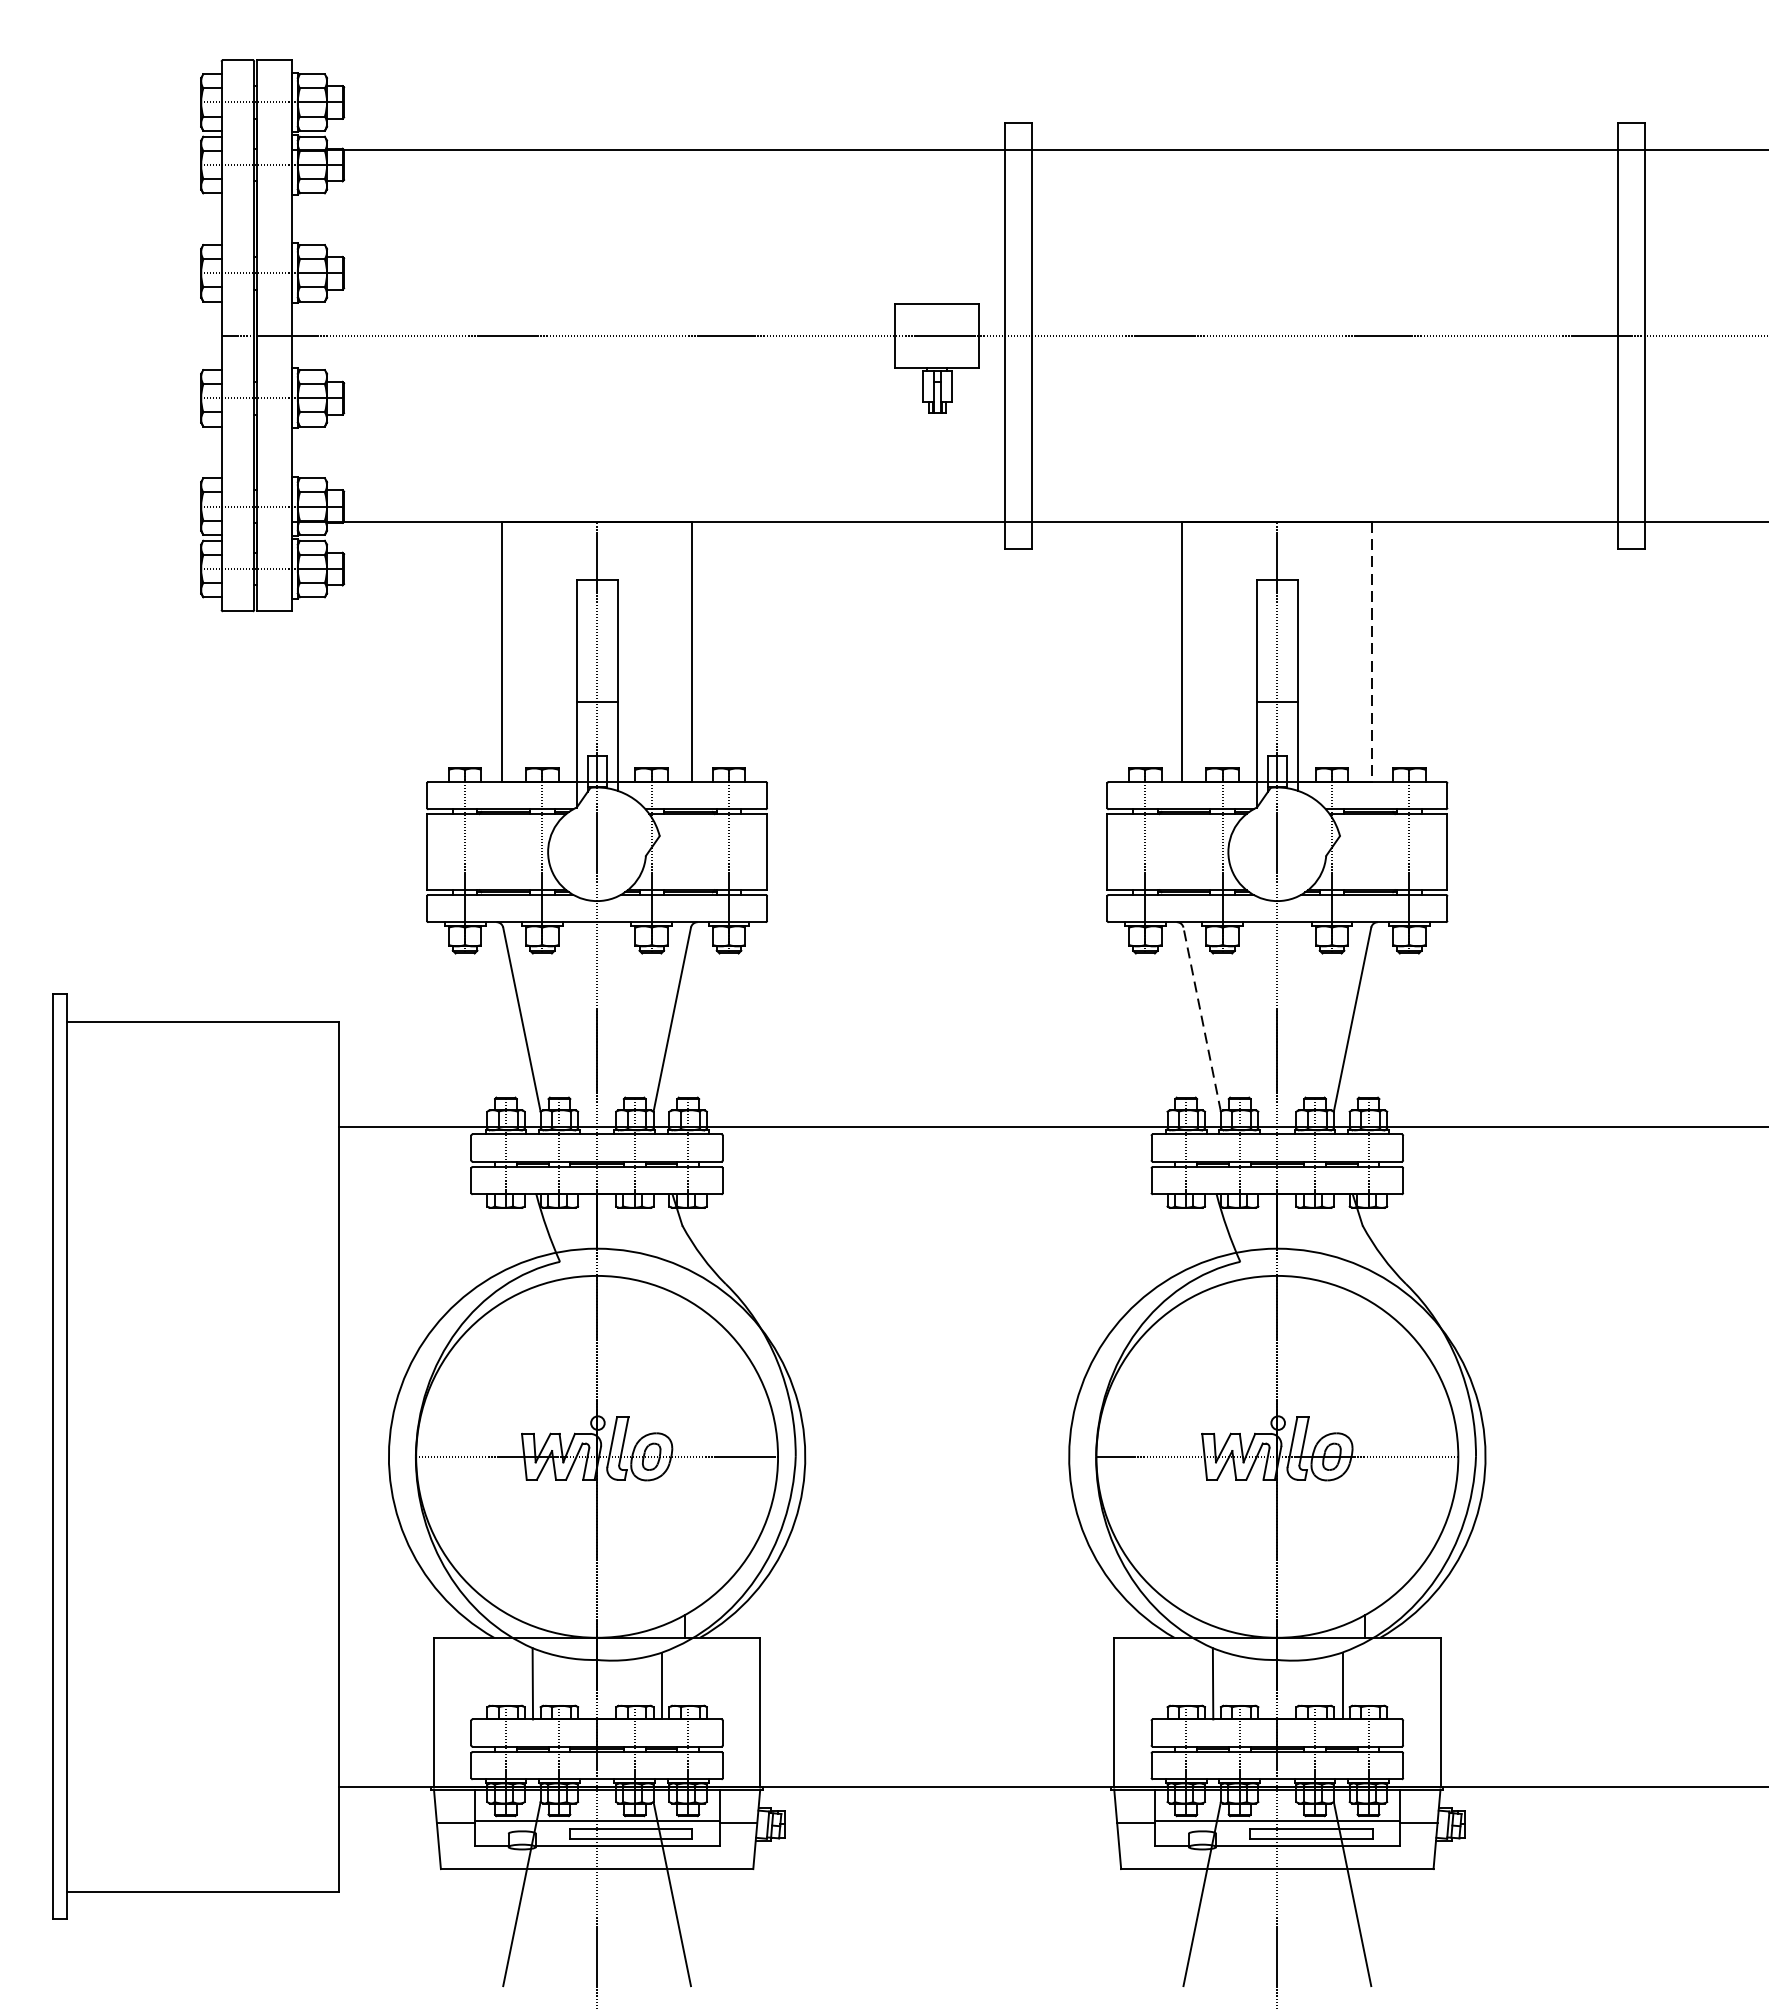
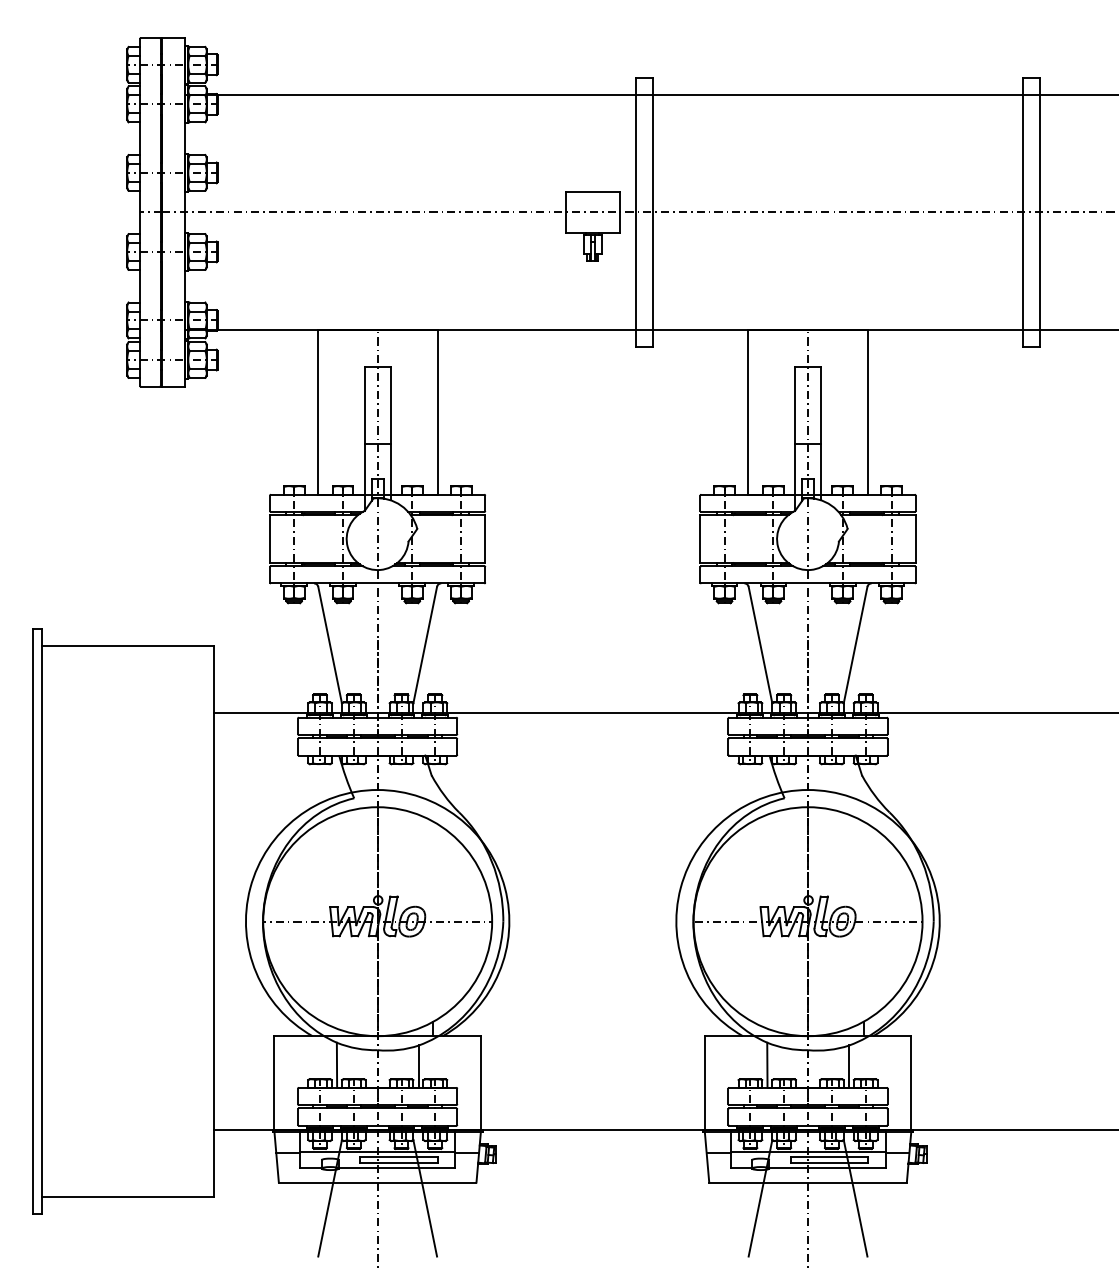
line: (1372, 652) -> (868, 412), dashed -> solid
line: (1202, 1018) -> (760, 644), dashed -> solid

